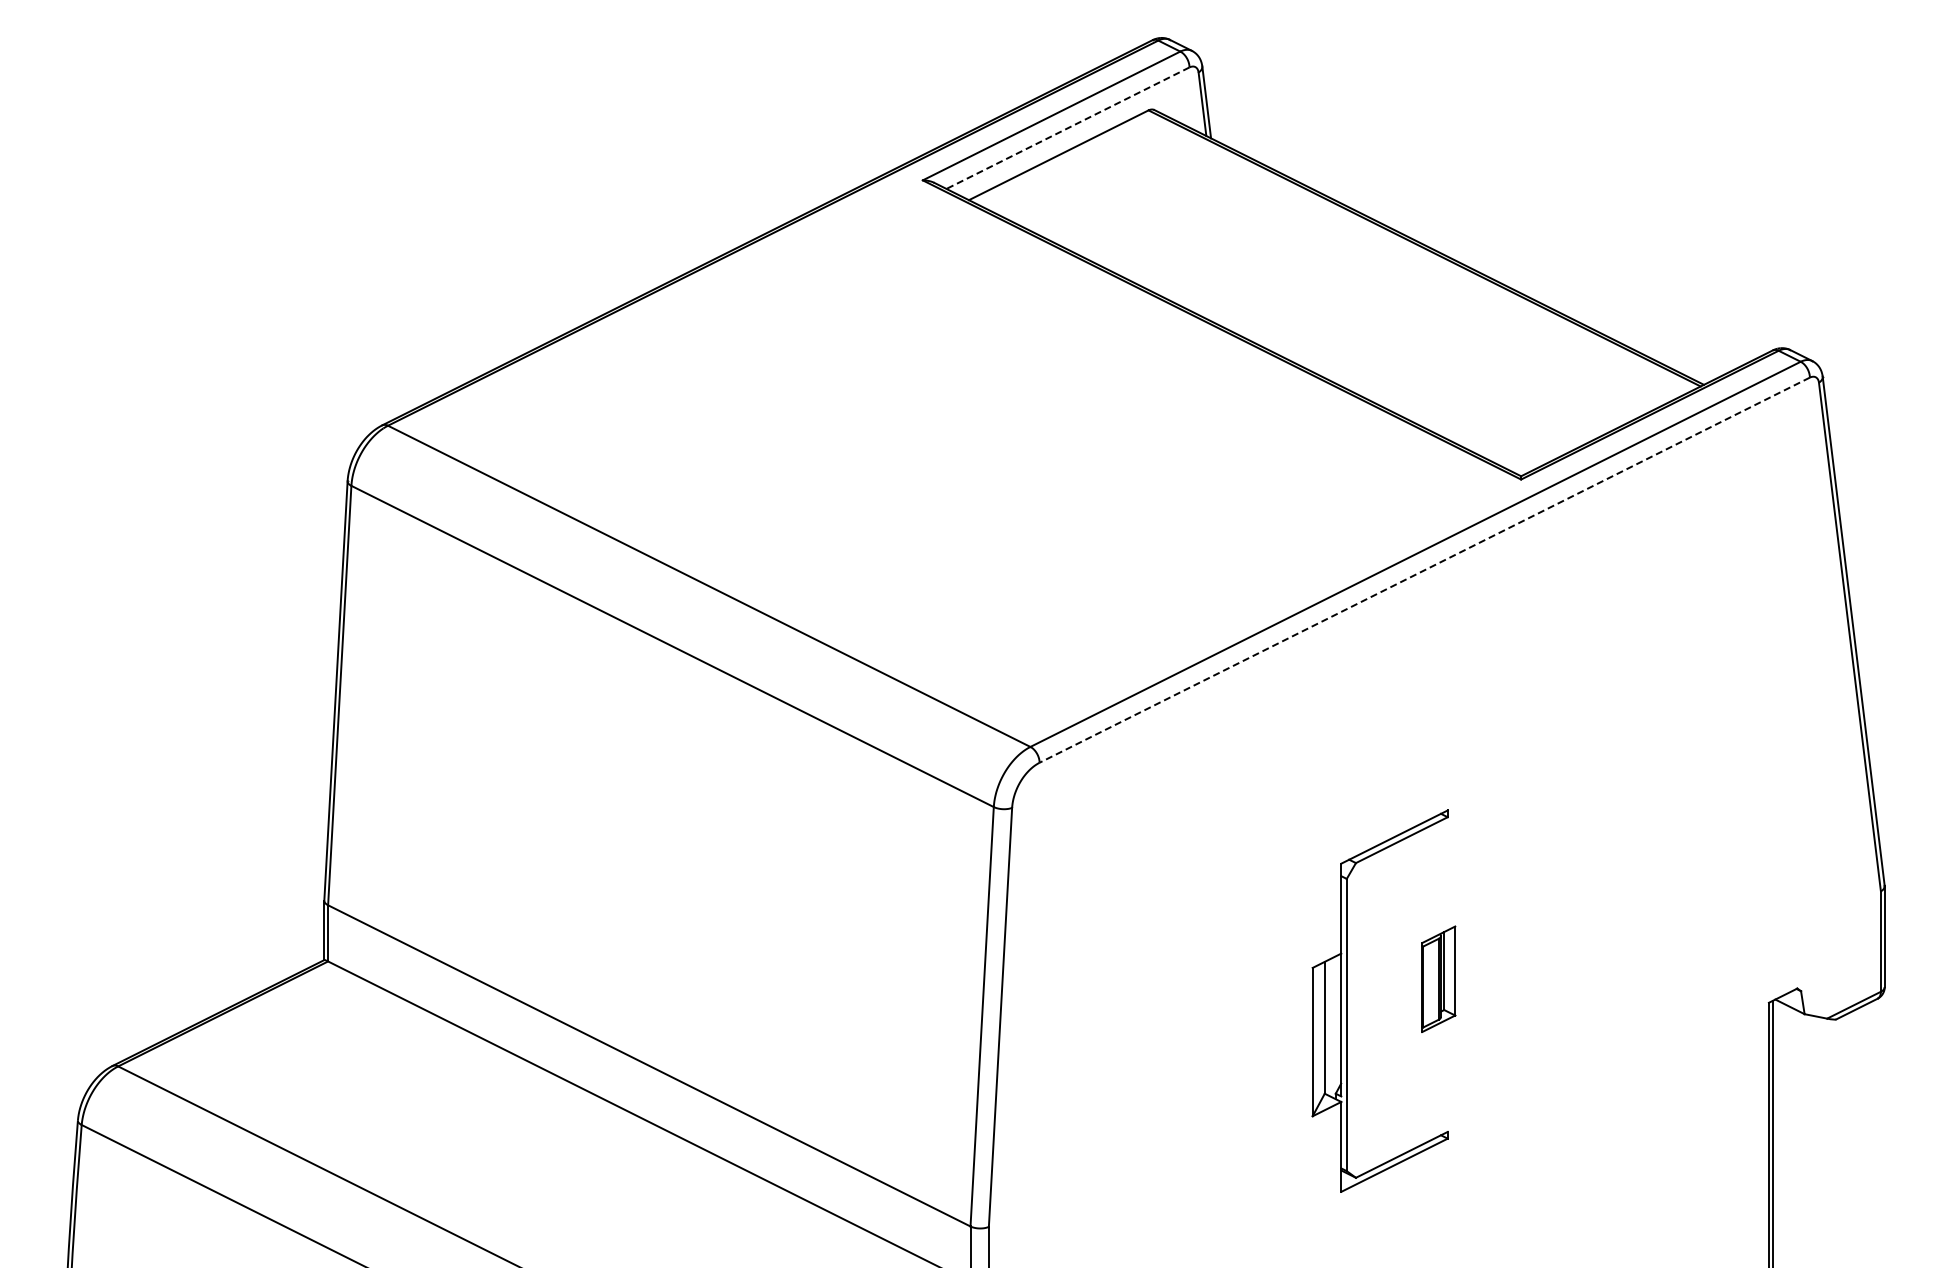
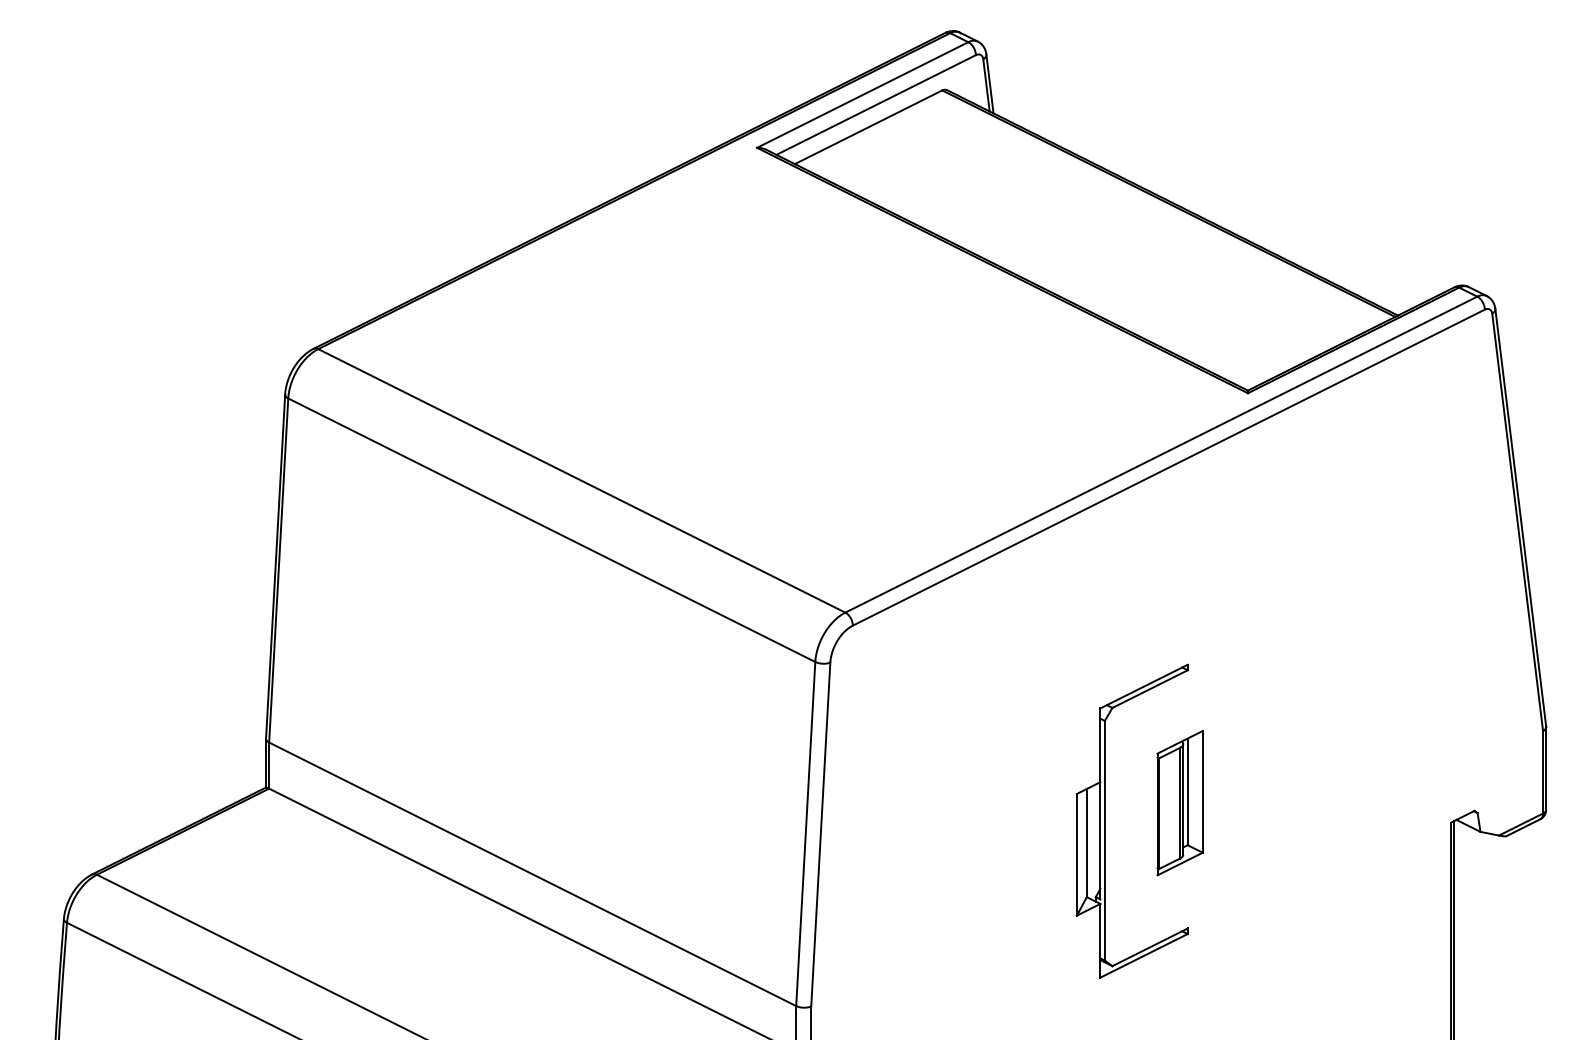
line: (1068, 128) -> (876, 105), dashed -> solid
line: (1424, 570) -> (1168, 467), dashed -> solid
part: (1438, 979) -> (1180, 803), size x1.67

